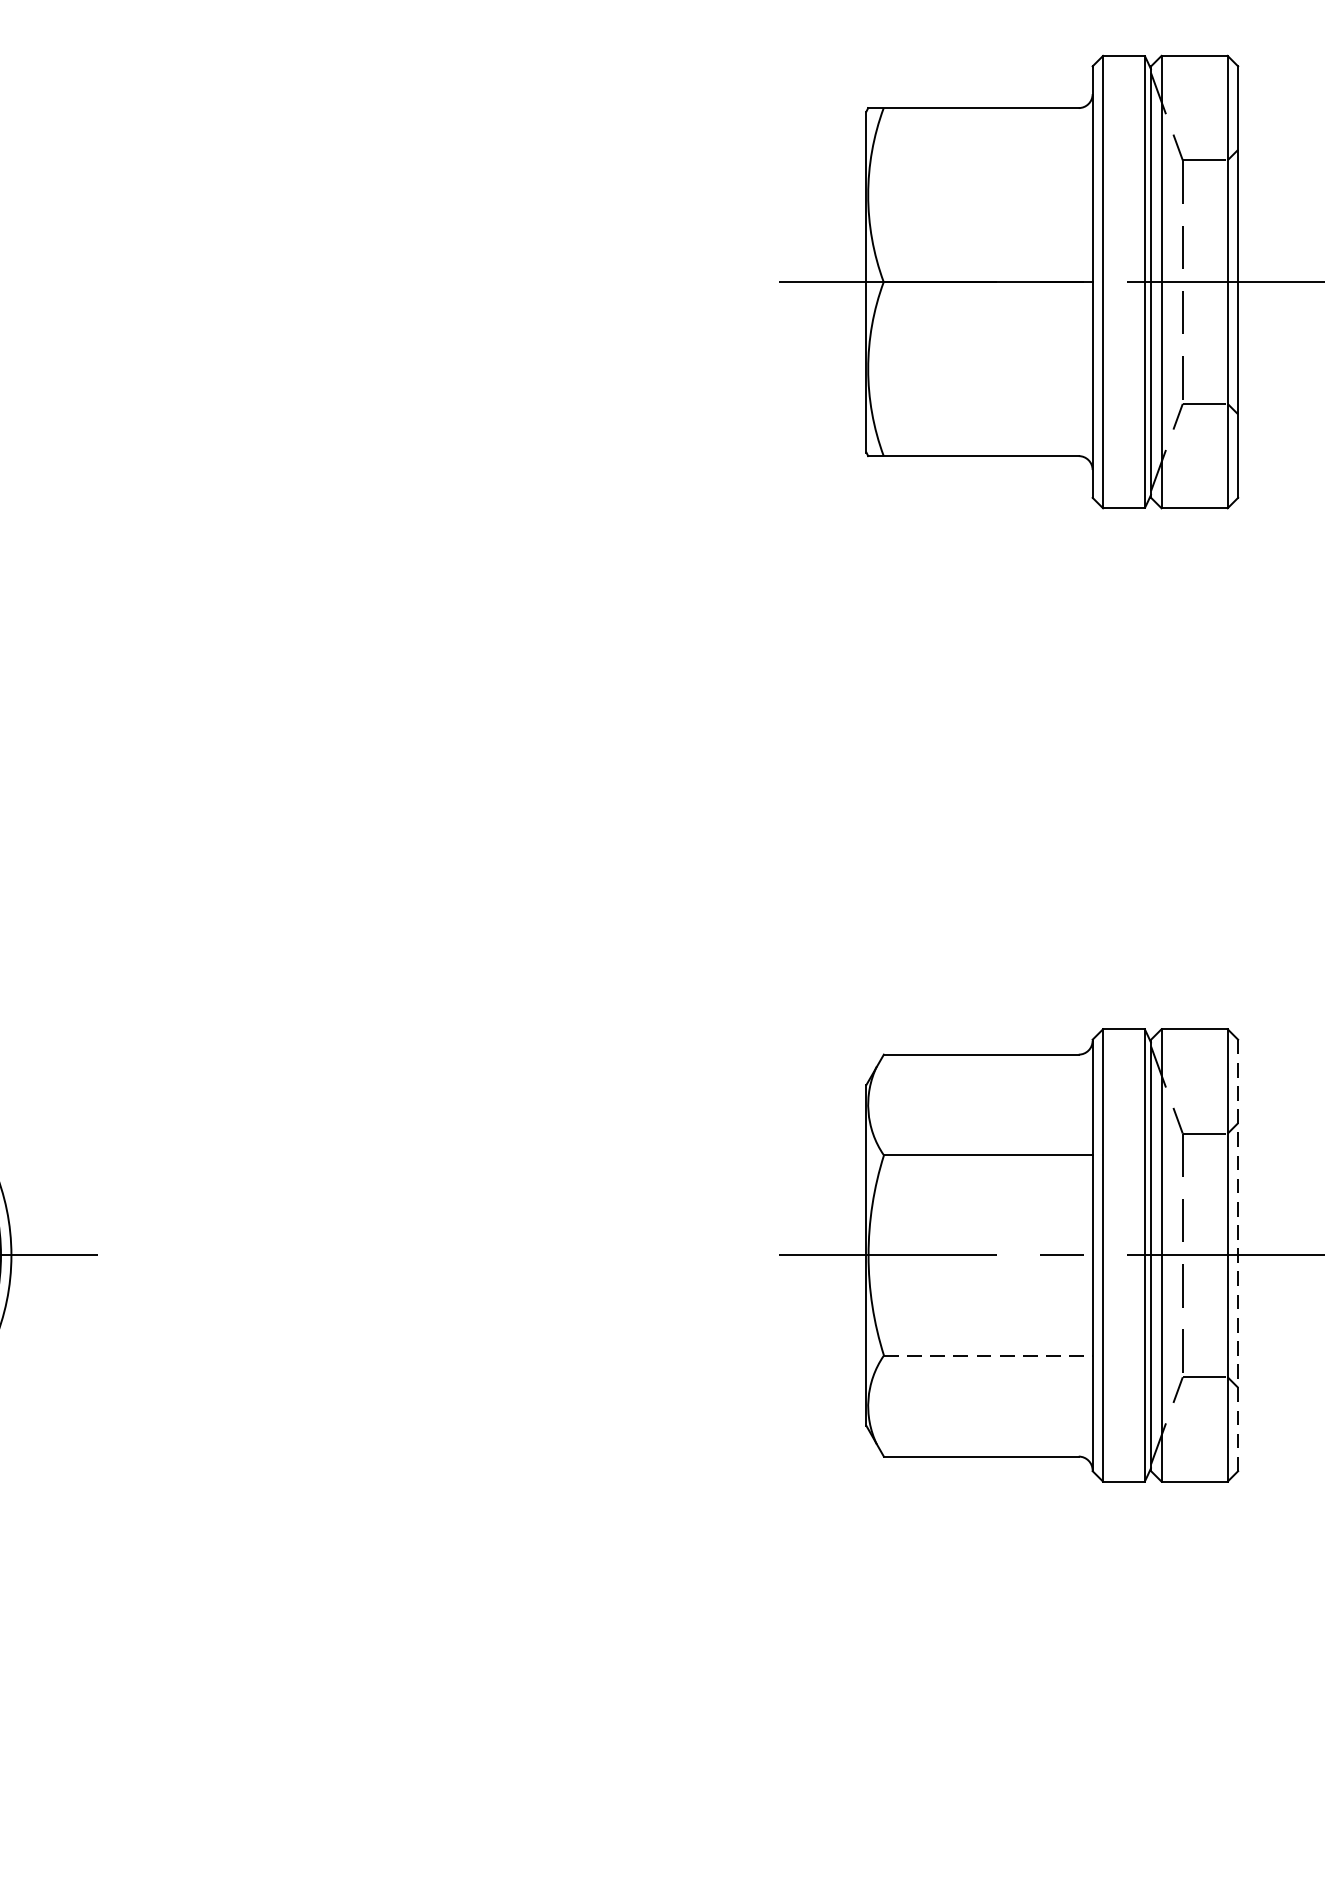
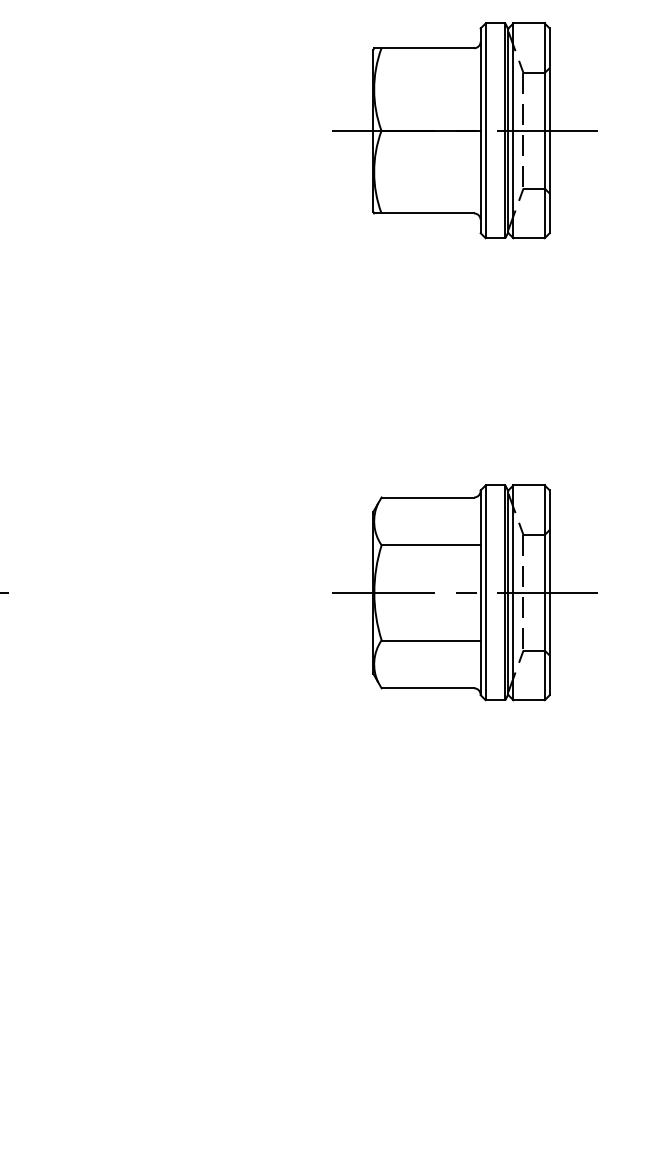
line: (1237, 1256) -> (549, 593), dashed -> solid
line: (988, 1355) -> (431, 640), dashed -> solid

